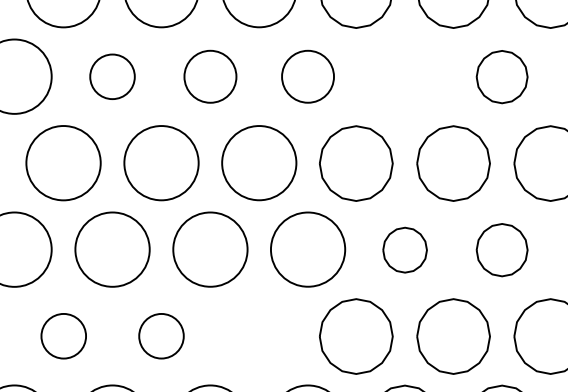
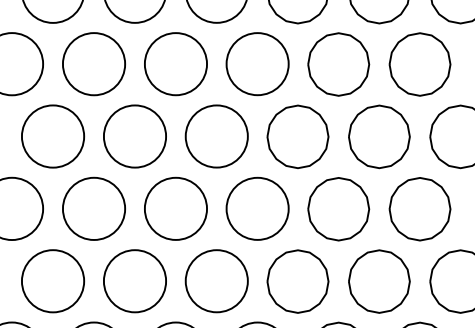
part: (111, 77) -> (93, 64), size x1.67
part: (209, 77) -> (175, 64), size x1.43
part: (307, 77) -> (257, 64), size x1.43
part: (404, 77) -> (338, 64), added
part: (501, 77) -> (419, 64), size x1.43
part: (404, 250) -> (338, 209), size x1.67
part: (501, 250) -> (419, 209), size x1.43
part: (64, 336) -> (53, 281), size x1.67
part: (160, 336) -> (134, 281), size x1.67
part: (258, 336) -> (216, 281), added

